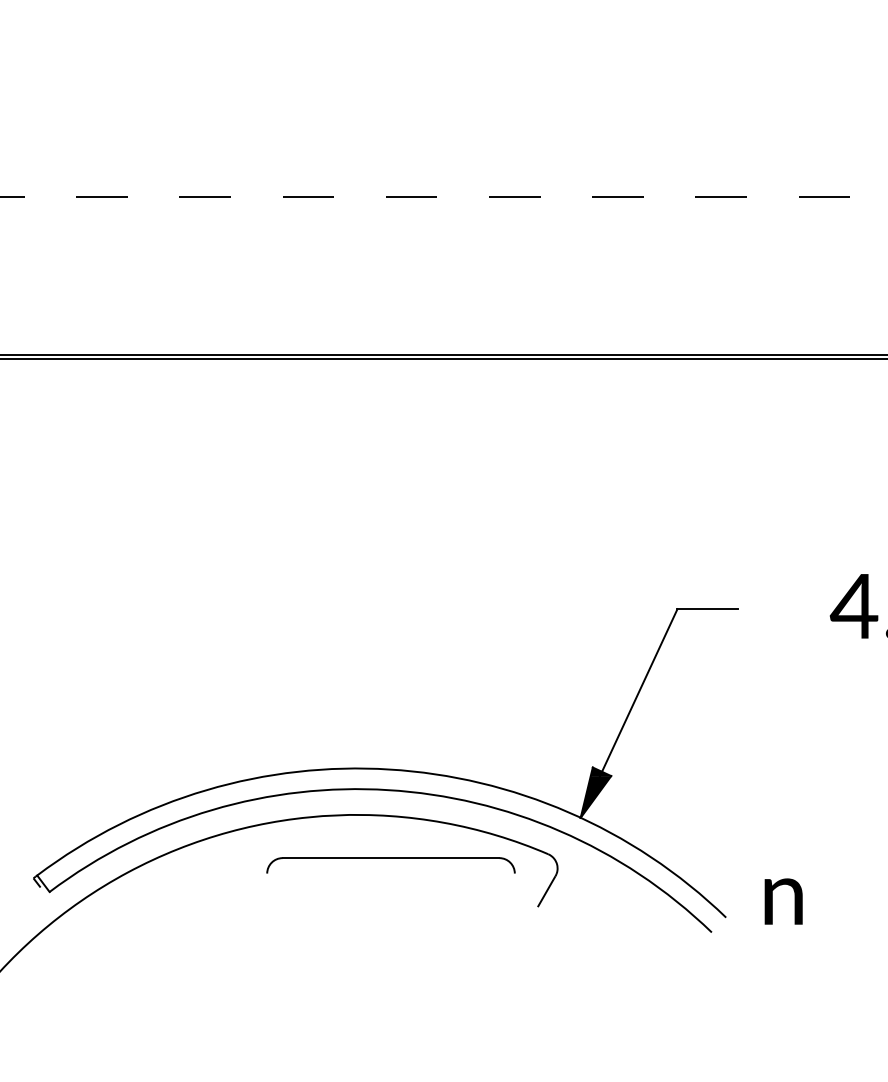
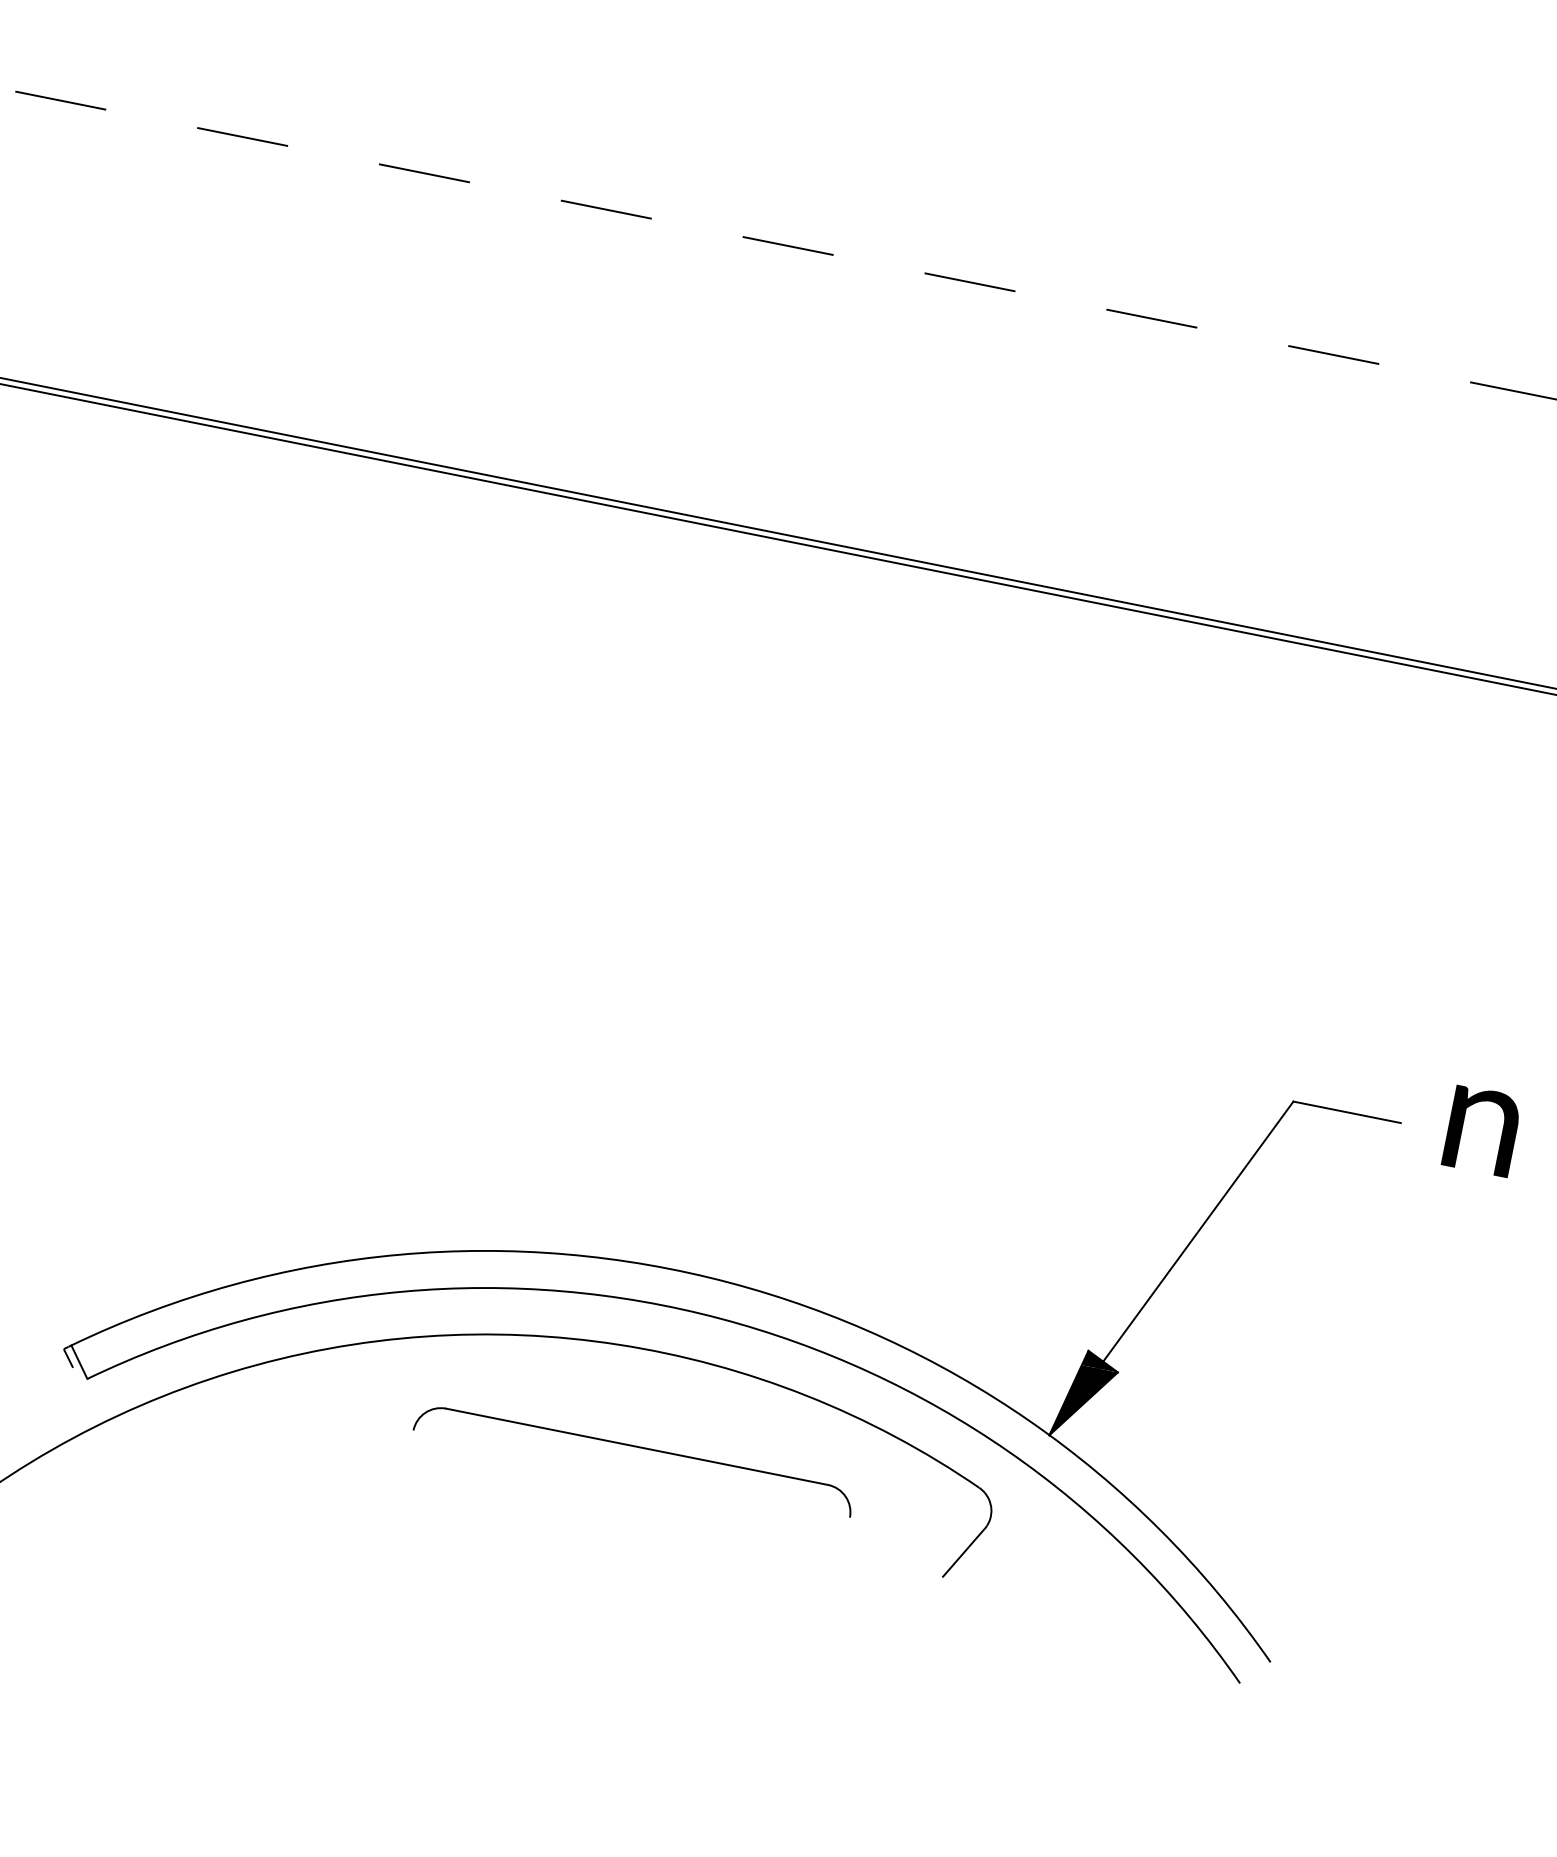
part: (390, 858) -> (636, 1447), moved
text: (783, 901) -> (1481, 1130), moved

